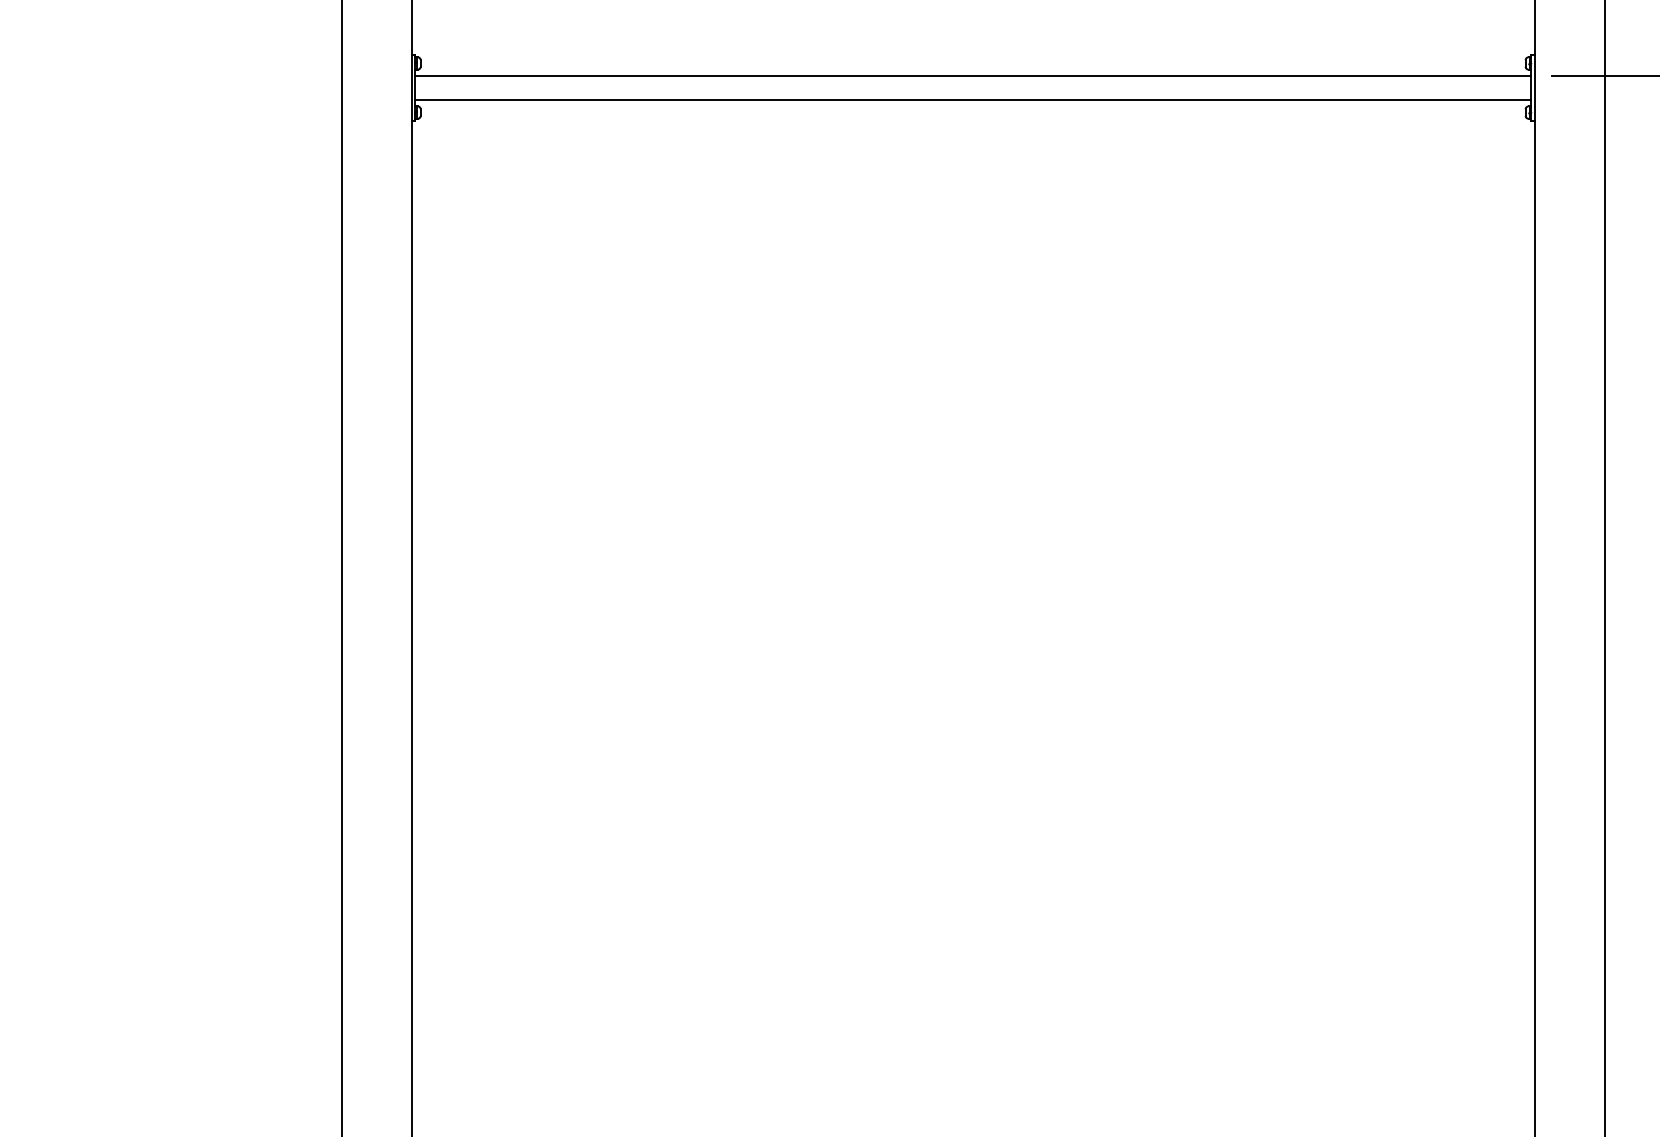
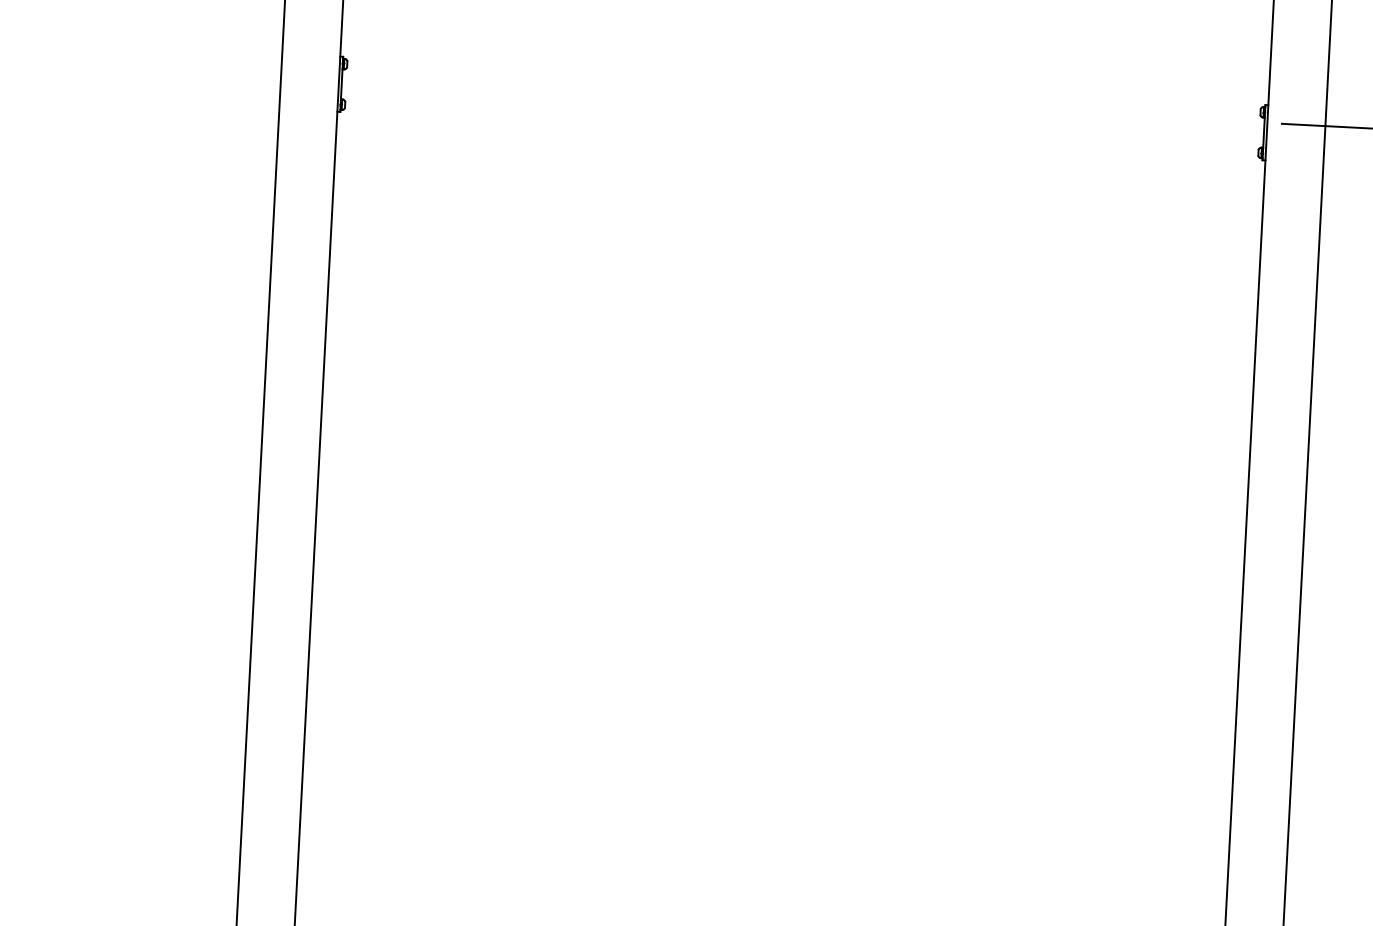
line: (973, 76) -> (803, 99), removed
line: (973, 99) -> (802, 118), removed

